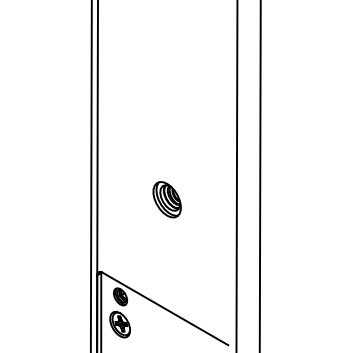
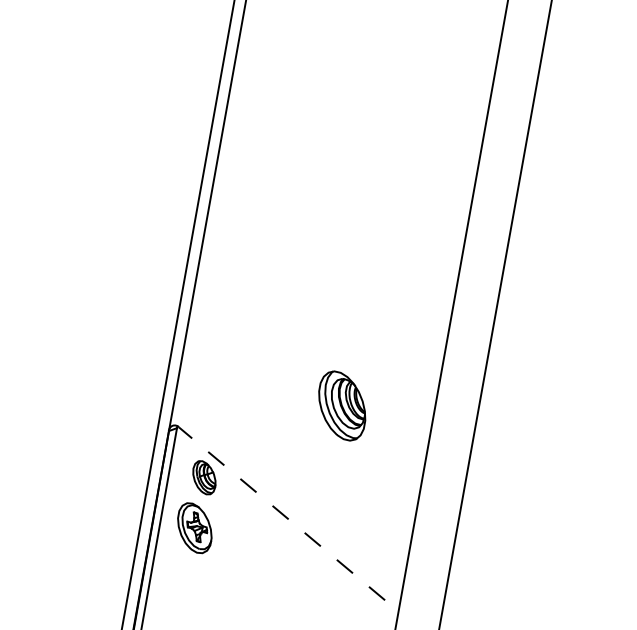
part: (166, 199) -> (341, 405), moved
line: (165, 308) -> (282, 513), solid -> dashed

